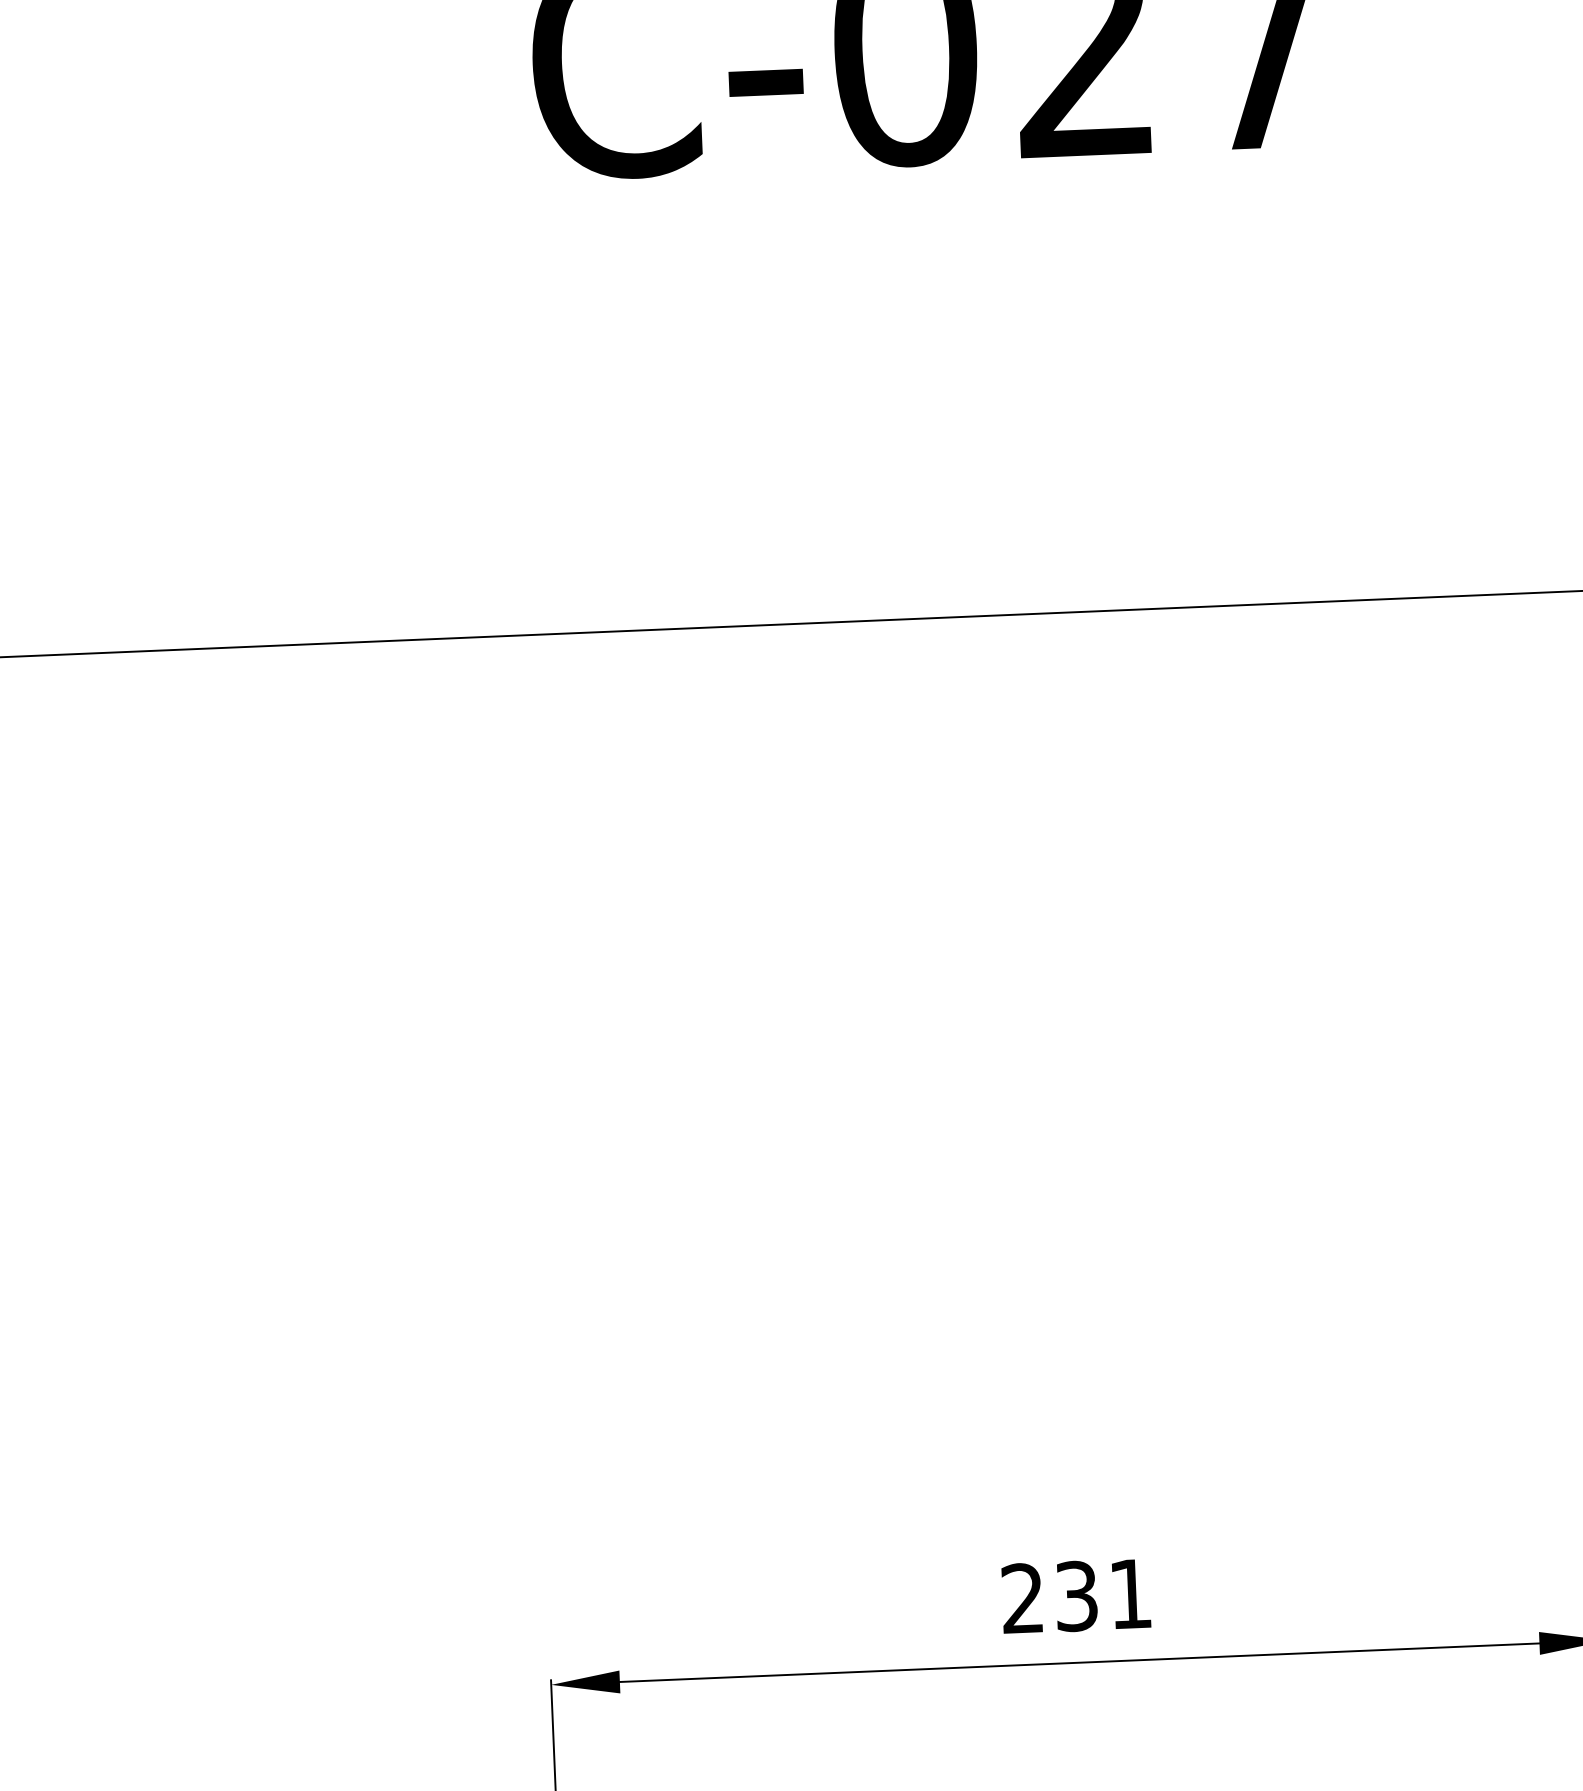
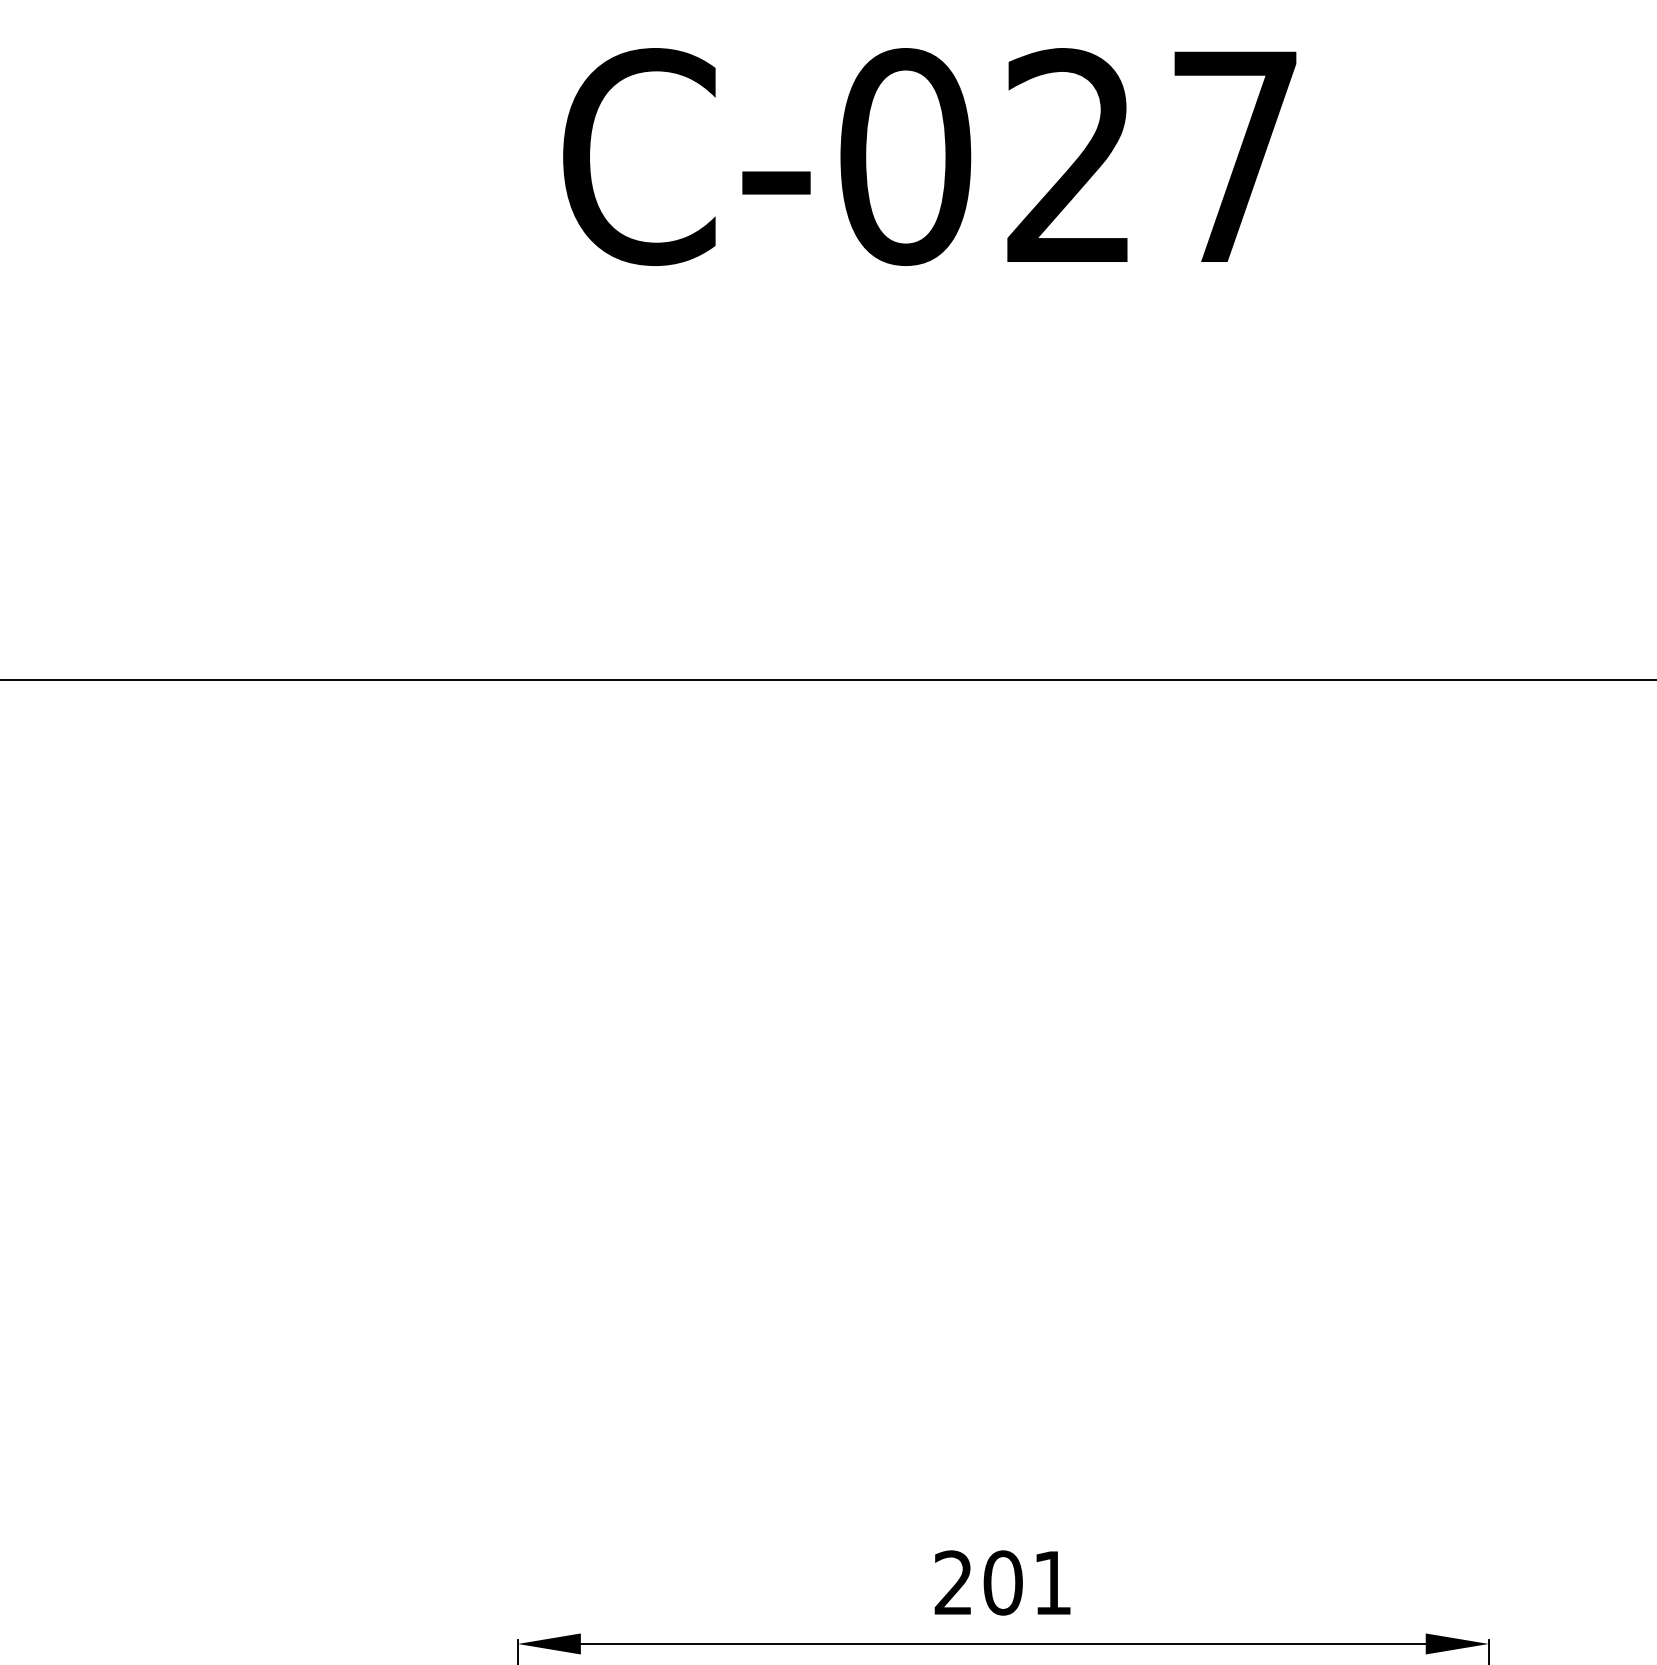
text: (1075, 1595) -> (1002, 1582), 231 -> 201

